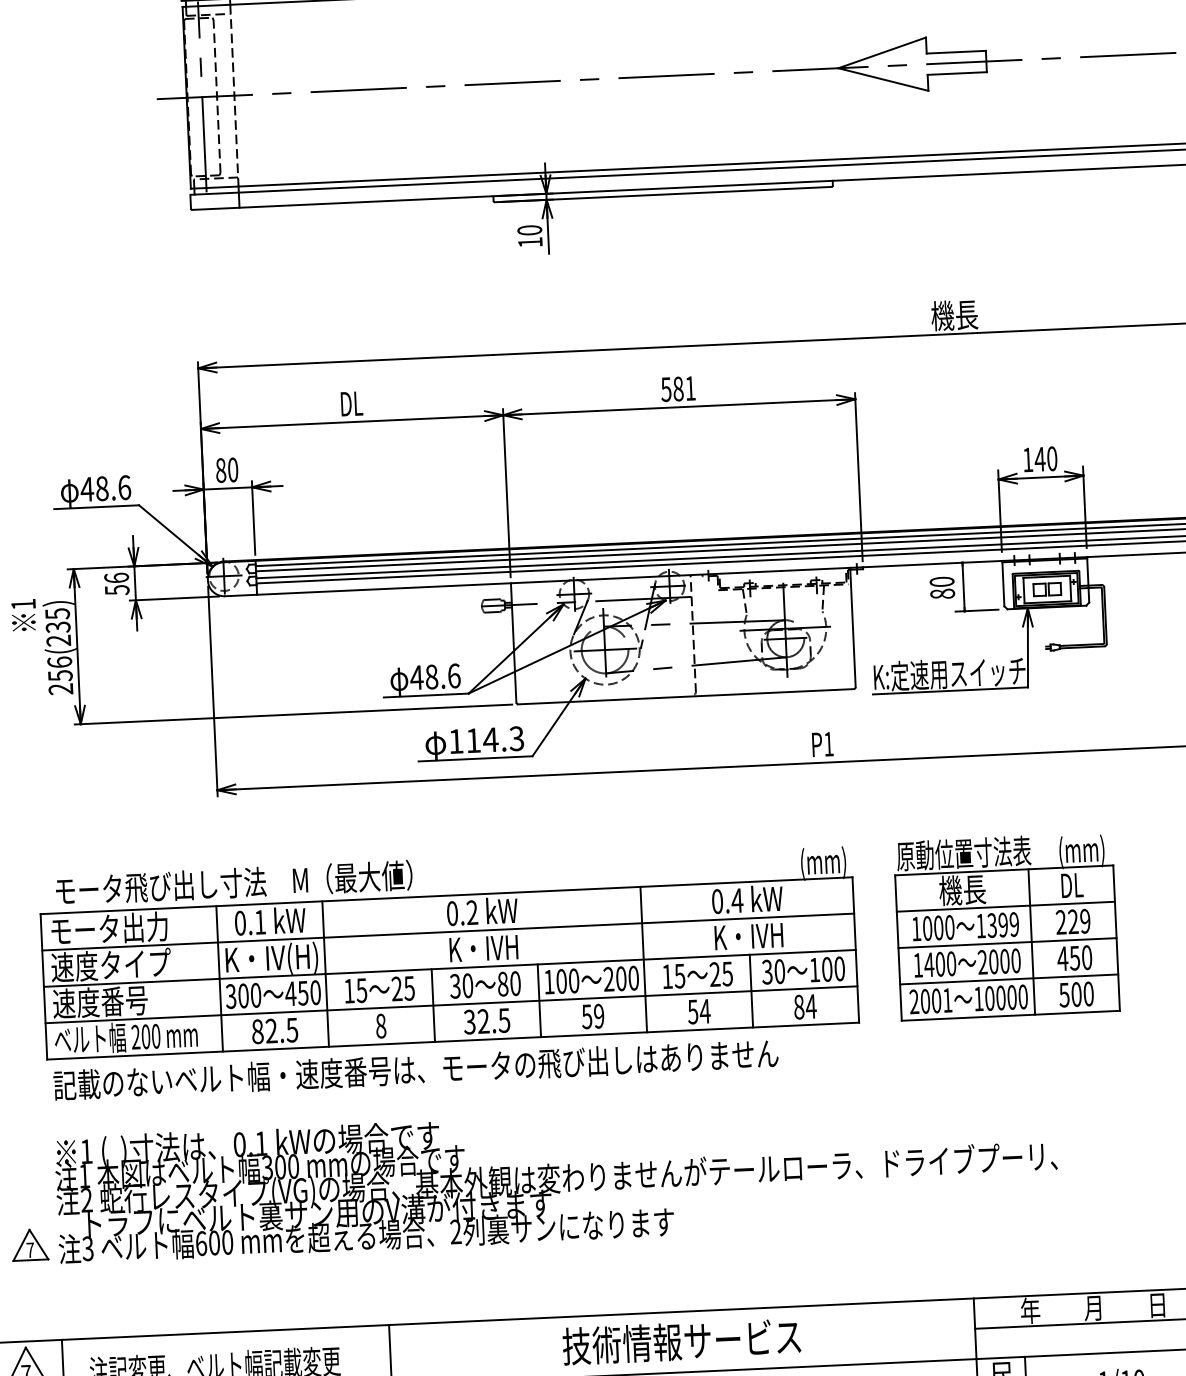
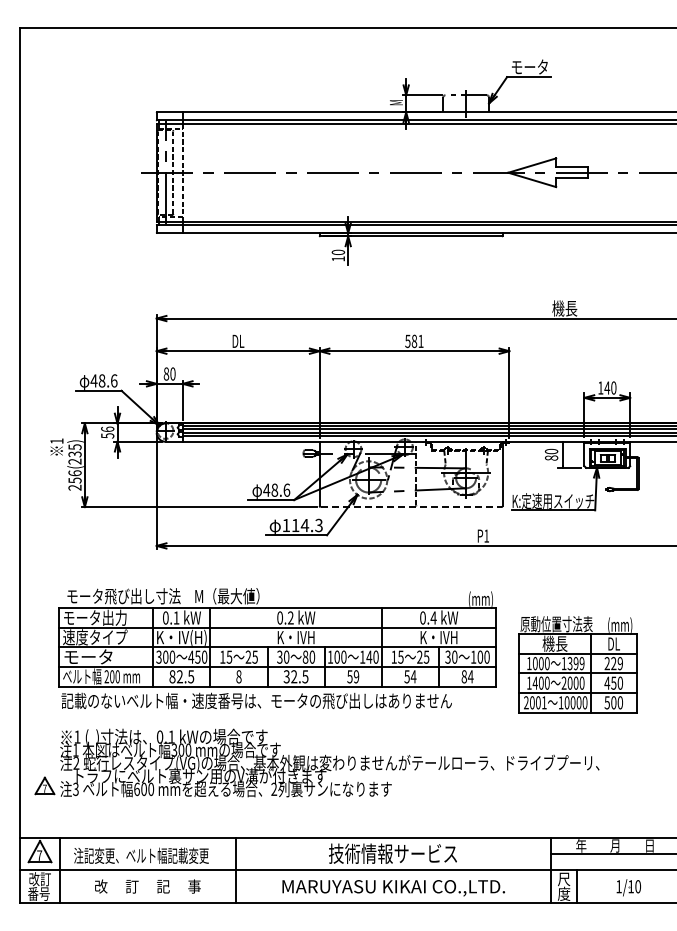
line: (686, 697) -> (411, 507), solid -> dashed
part: (1005, 926) -> (577, 664), moved
text: (615, 977) -> (366, 656), 200 -> 140
text: (100, 1001) -> (88, 656), 速度番号 -> モータ

